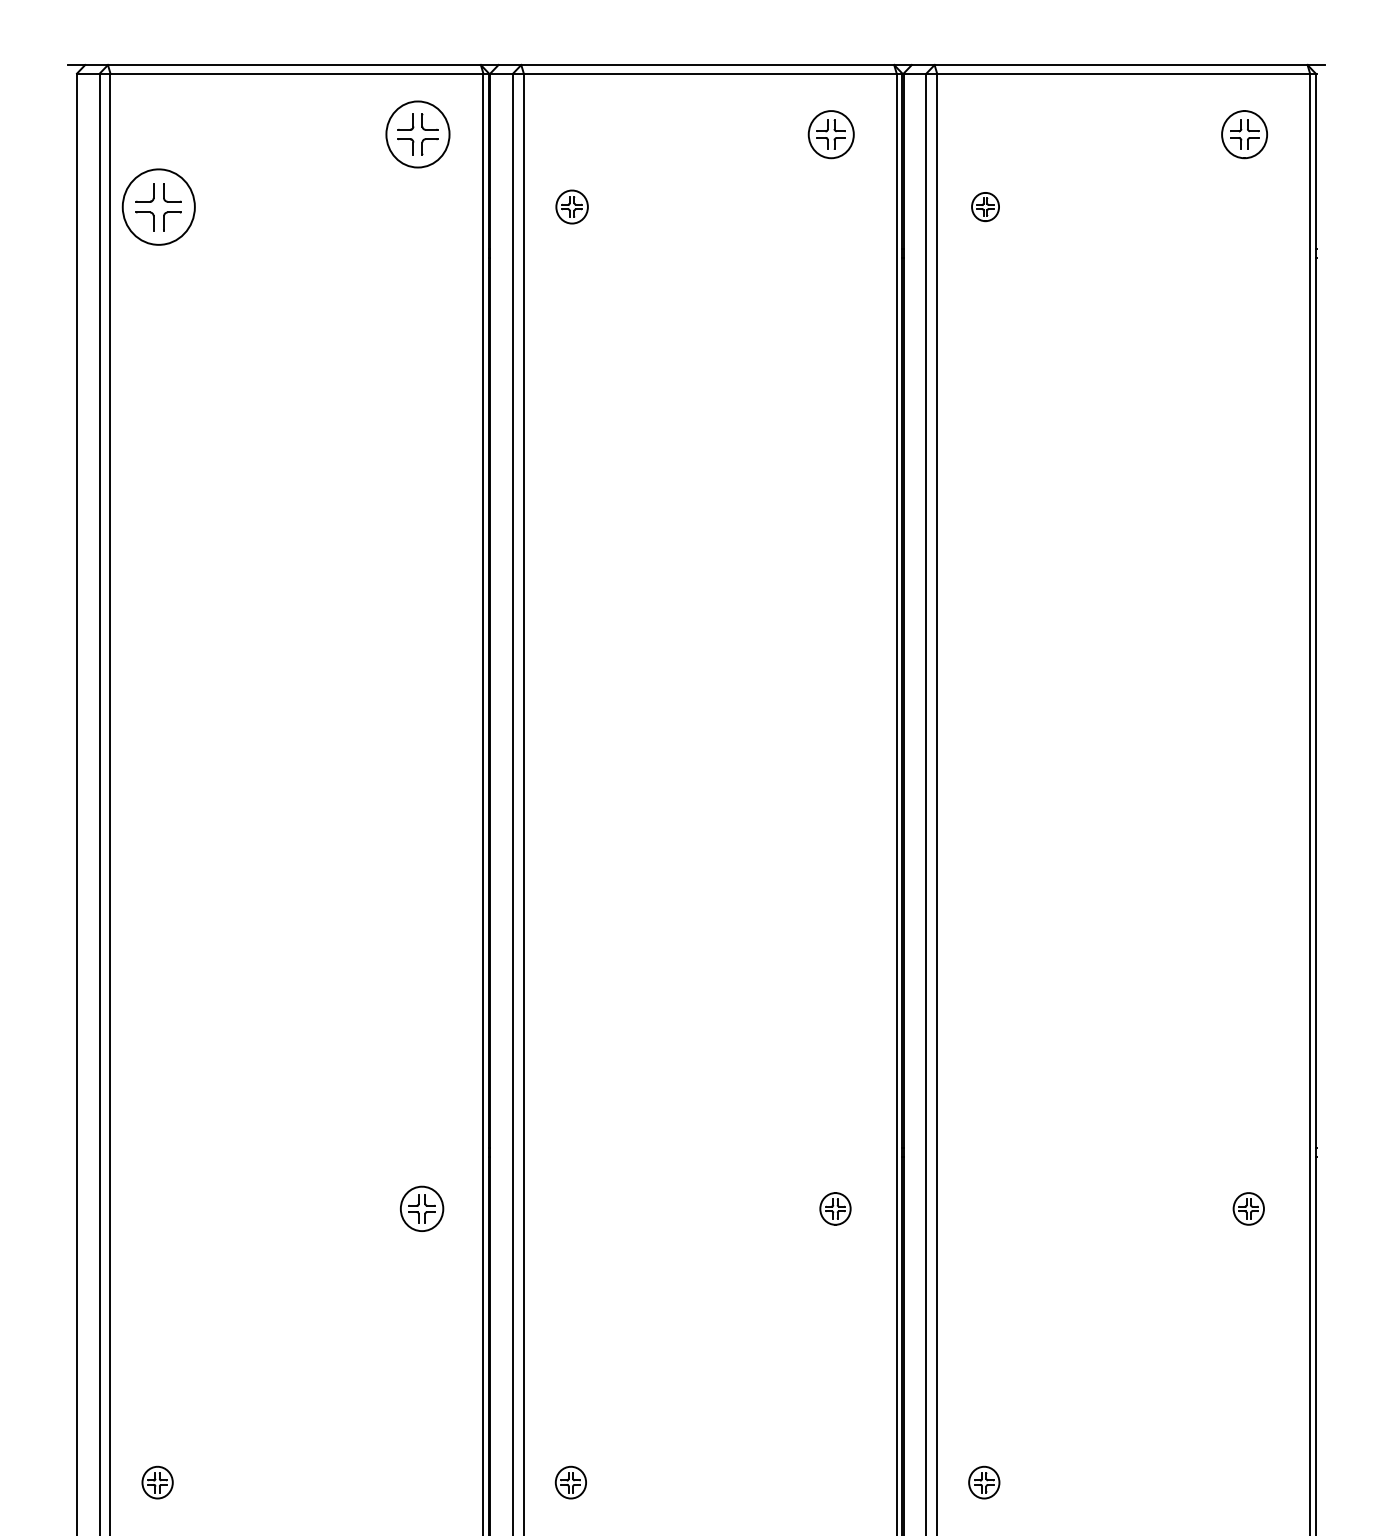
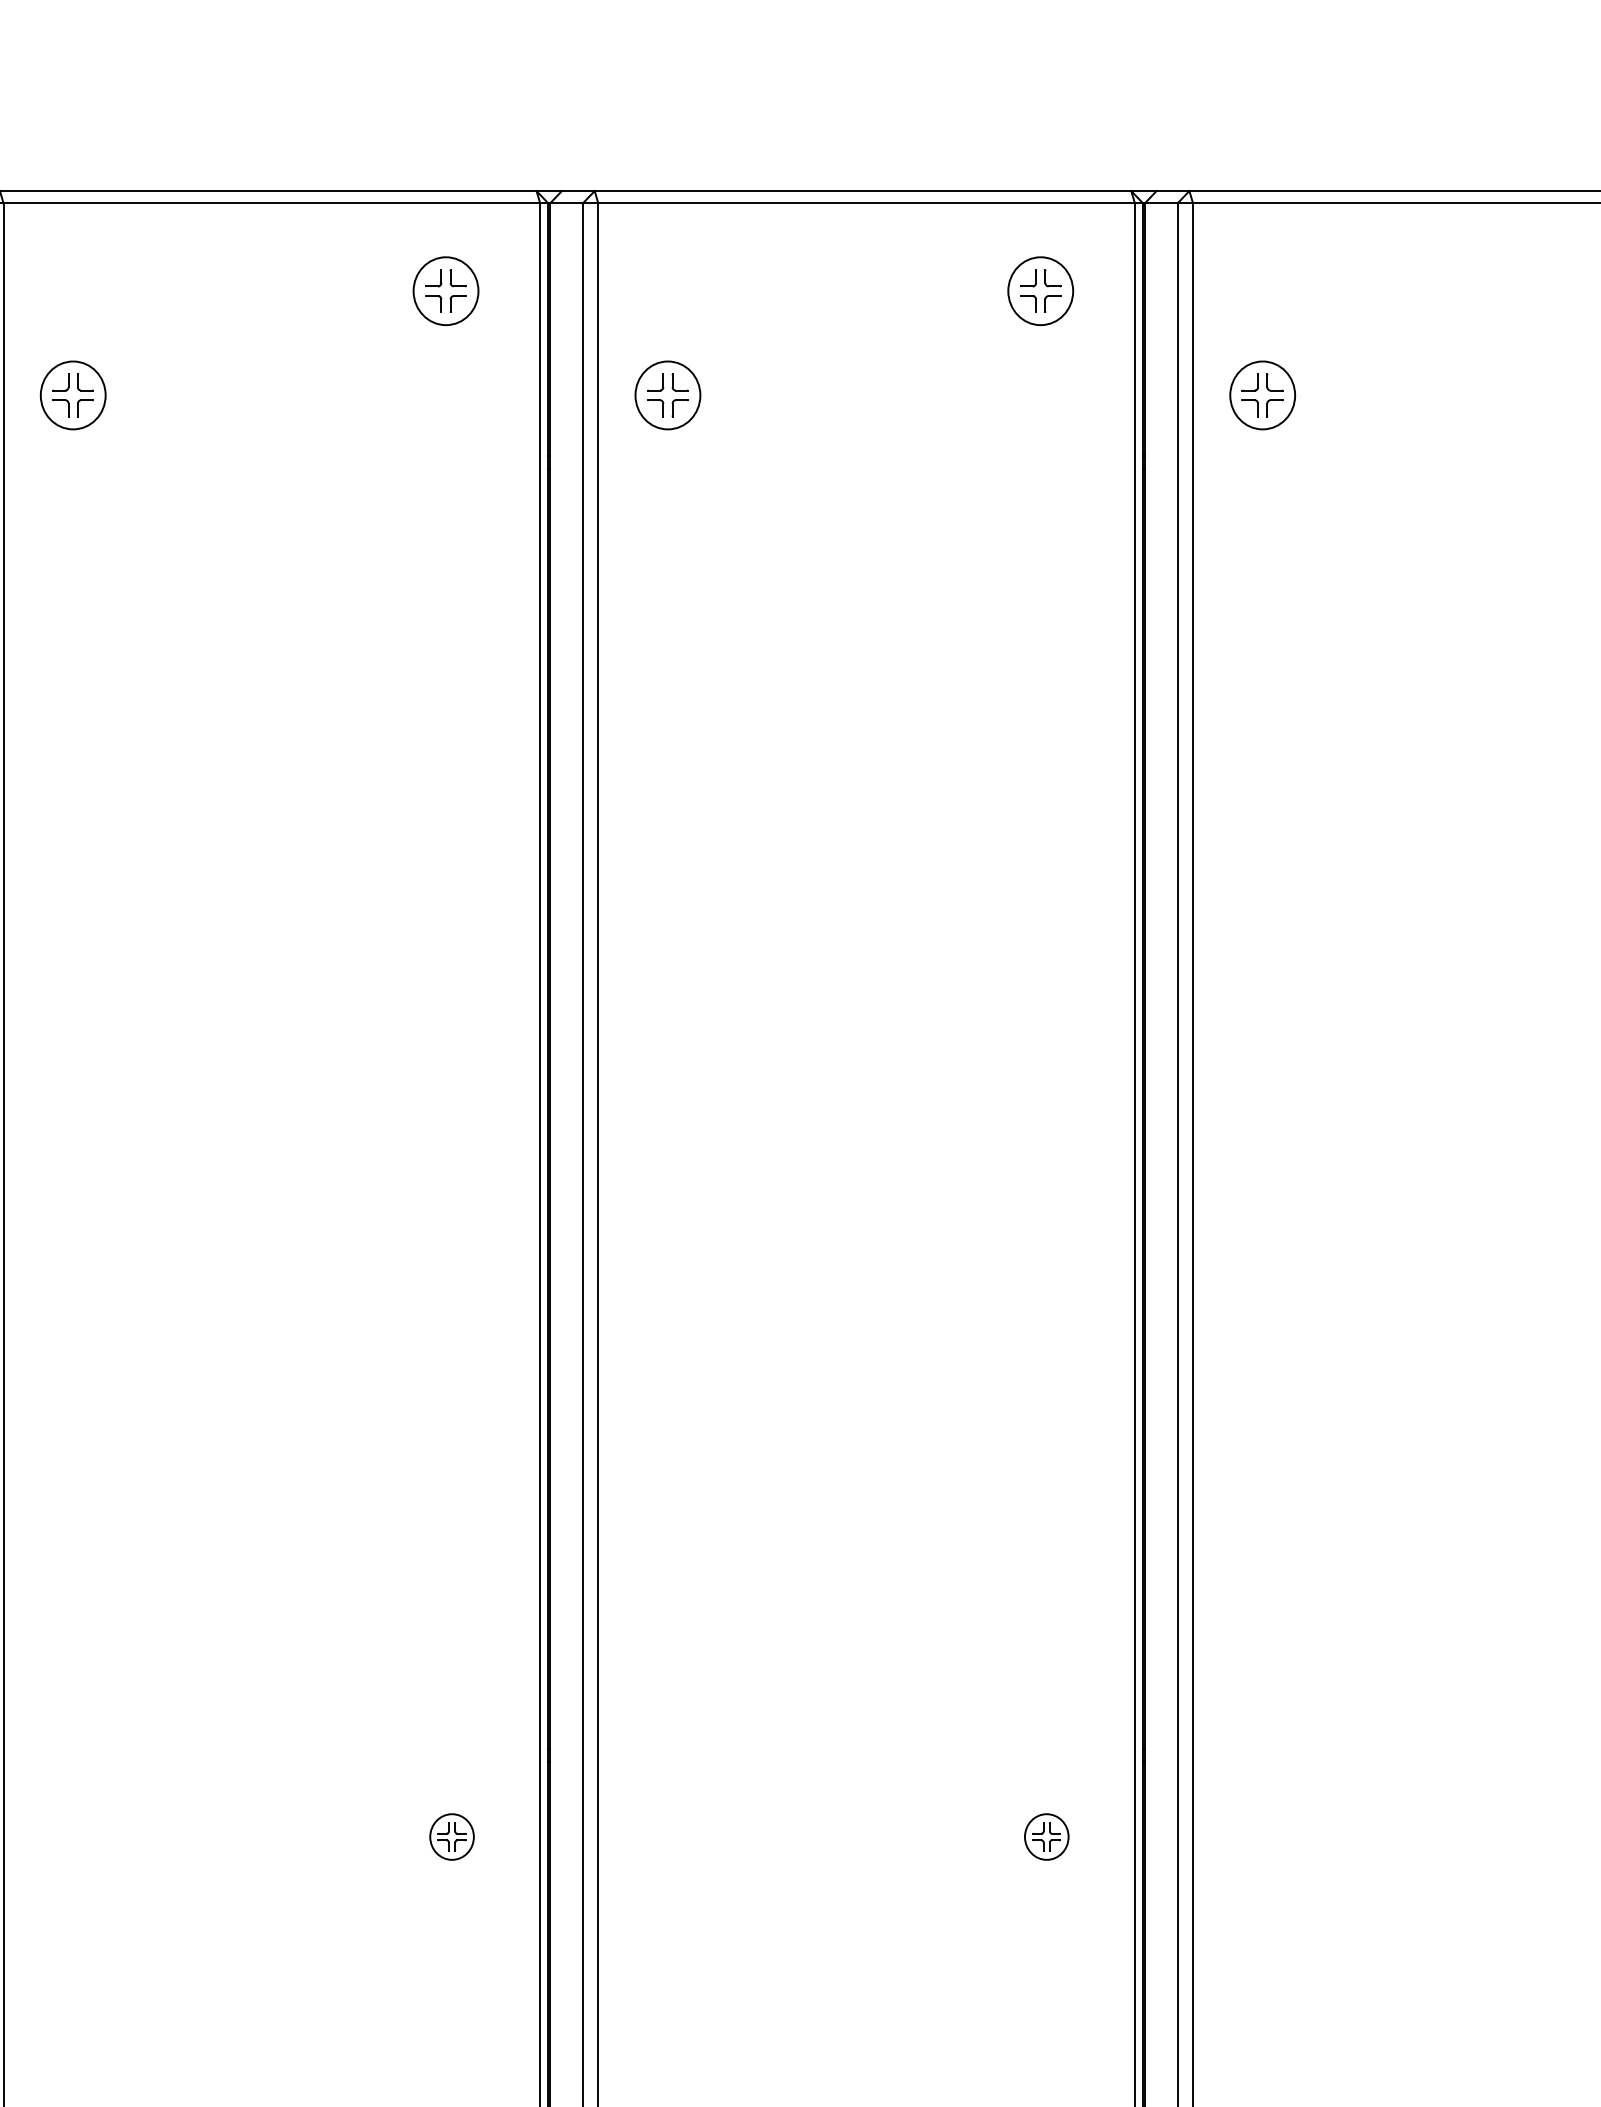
part: (417, 134) -> (445, 291), size x0.71
part: (158, 206) -> (72, 394), size x0.62
part: (571, 206) -> (666, 394), size x1.43
part: (985, 206) -> (1262, 394), size x1.67
part: (422, 1208) -> (452, 1836), size x0.71

